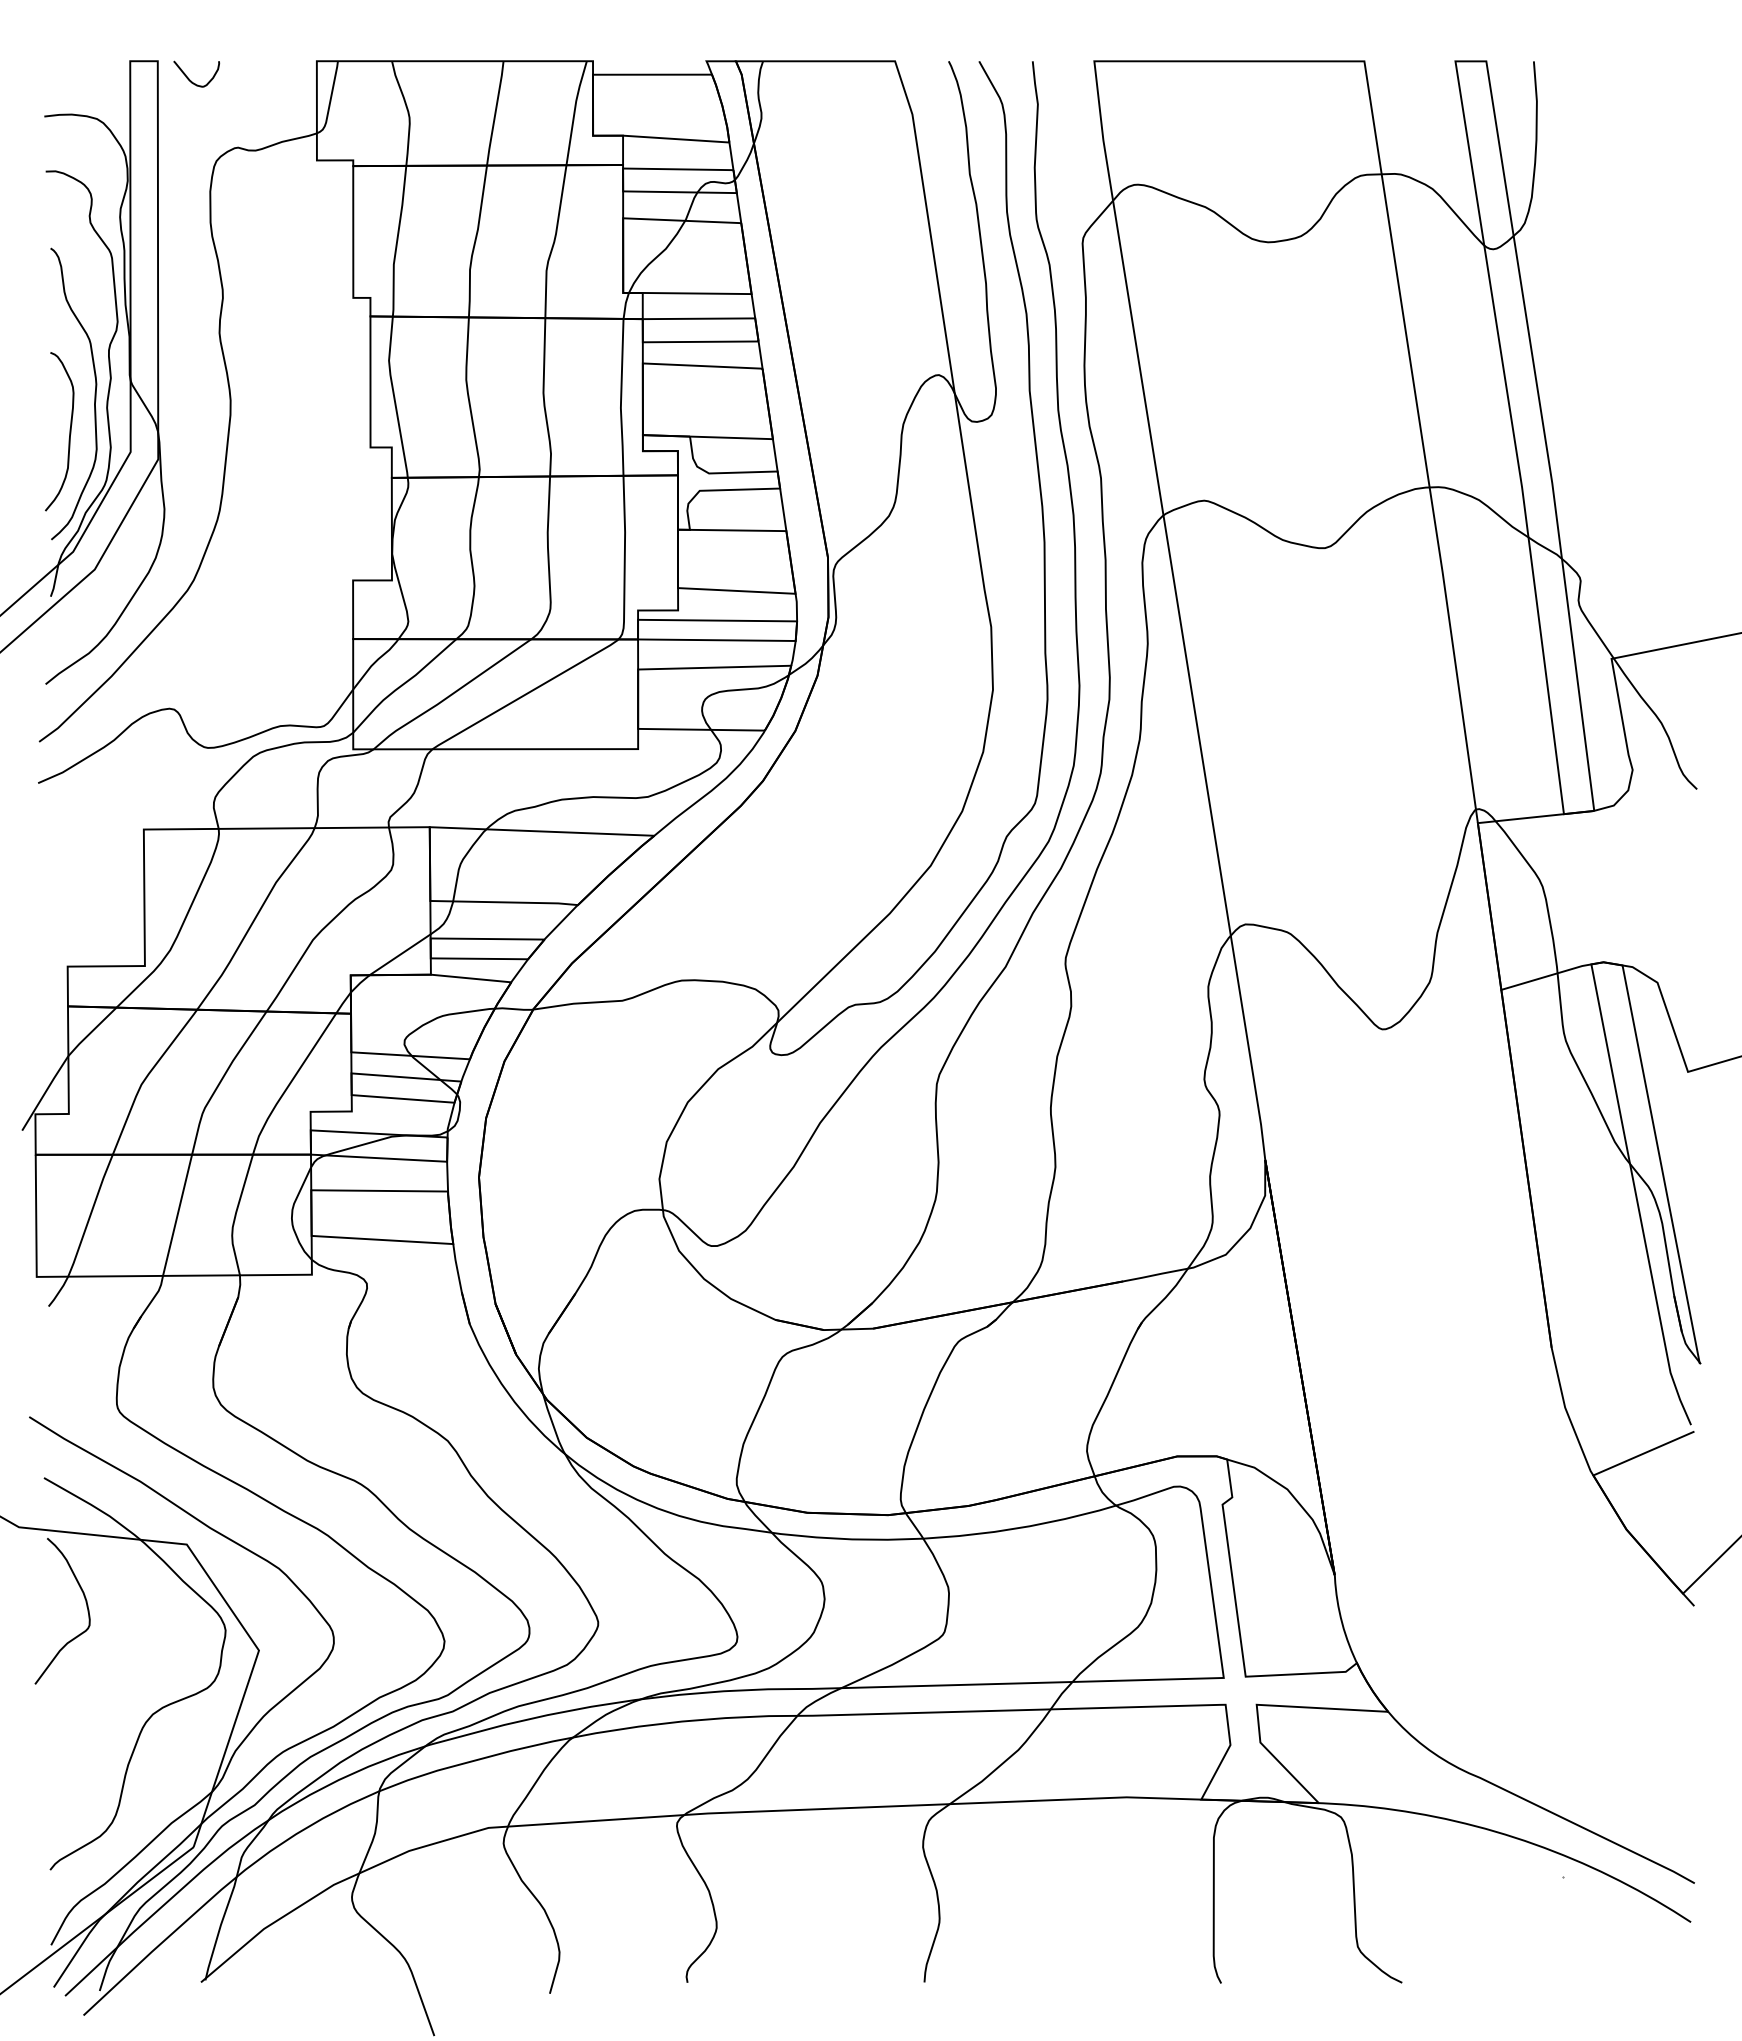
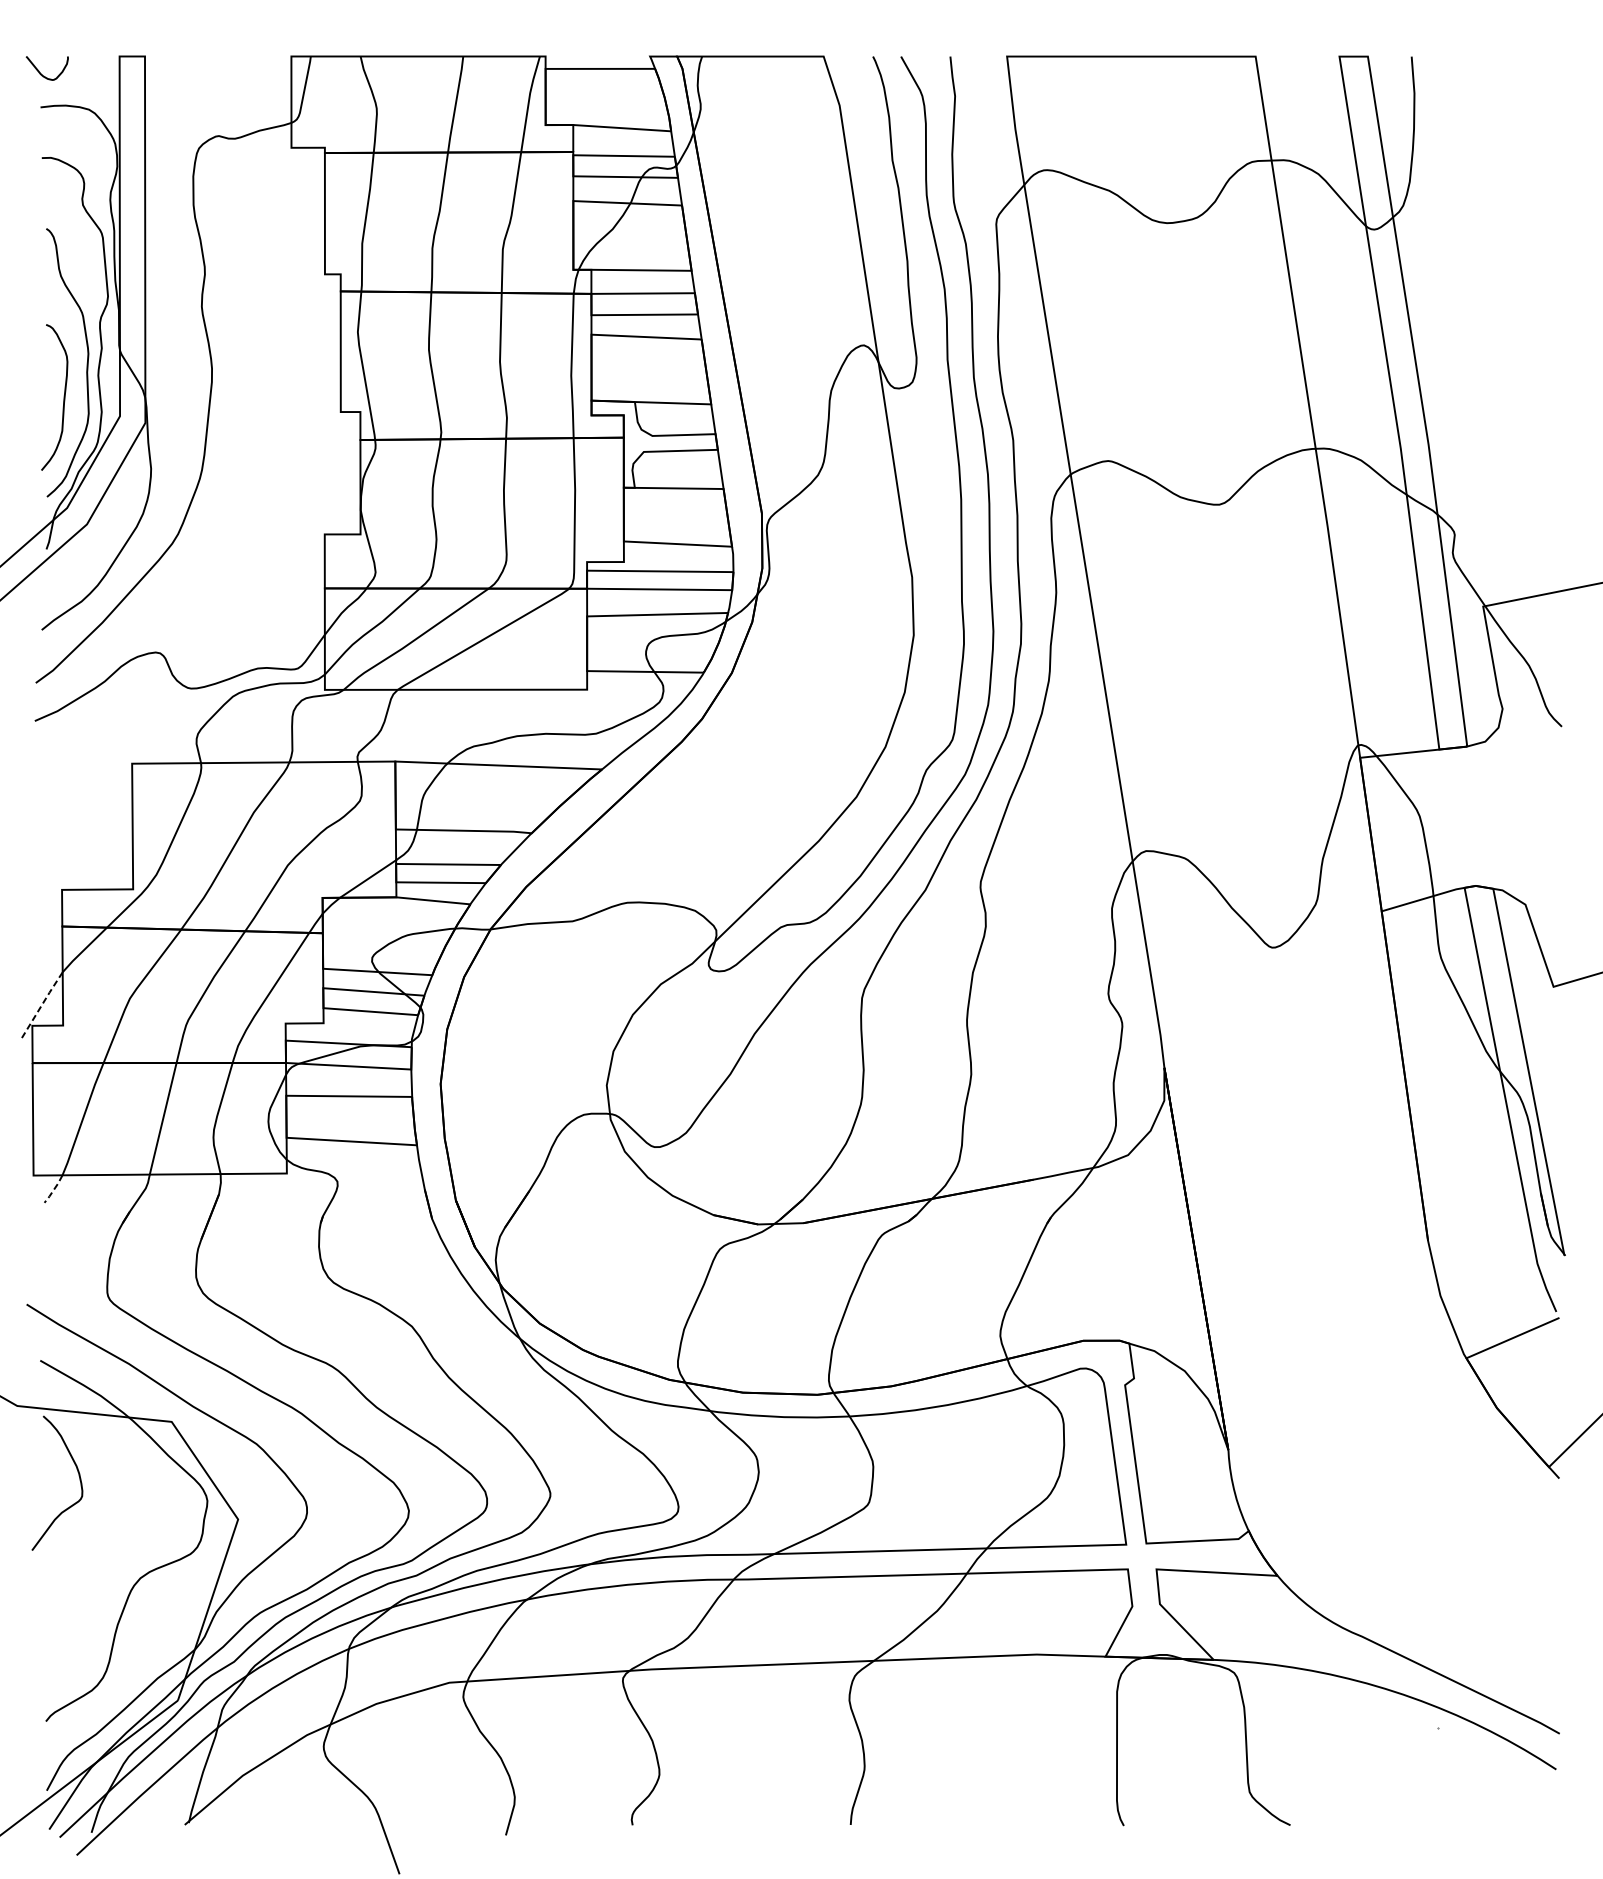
curve: (190, 79) -> (41, 73), moved
line: (45, 1092) -> (41, 1005), solid -> dashed
line: (58, 1292) -> (53, 1189), solid -> dashed

